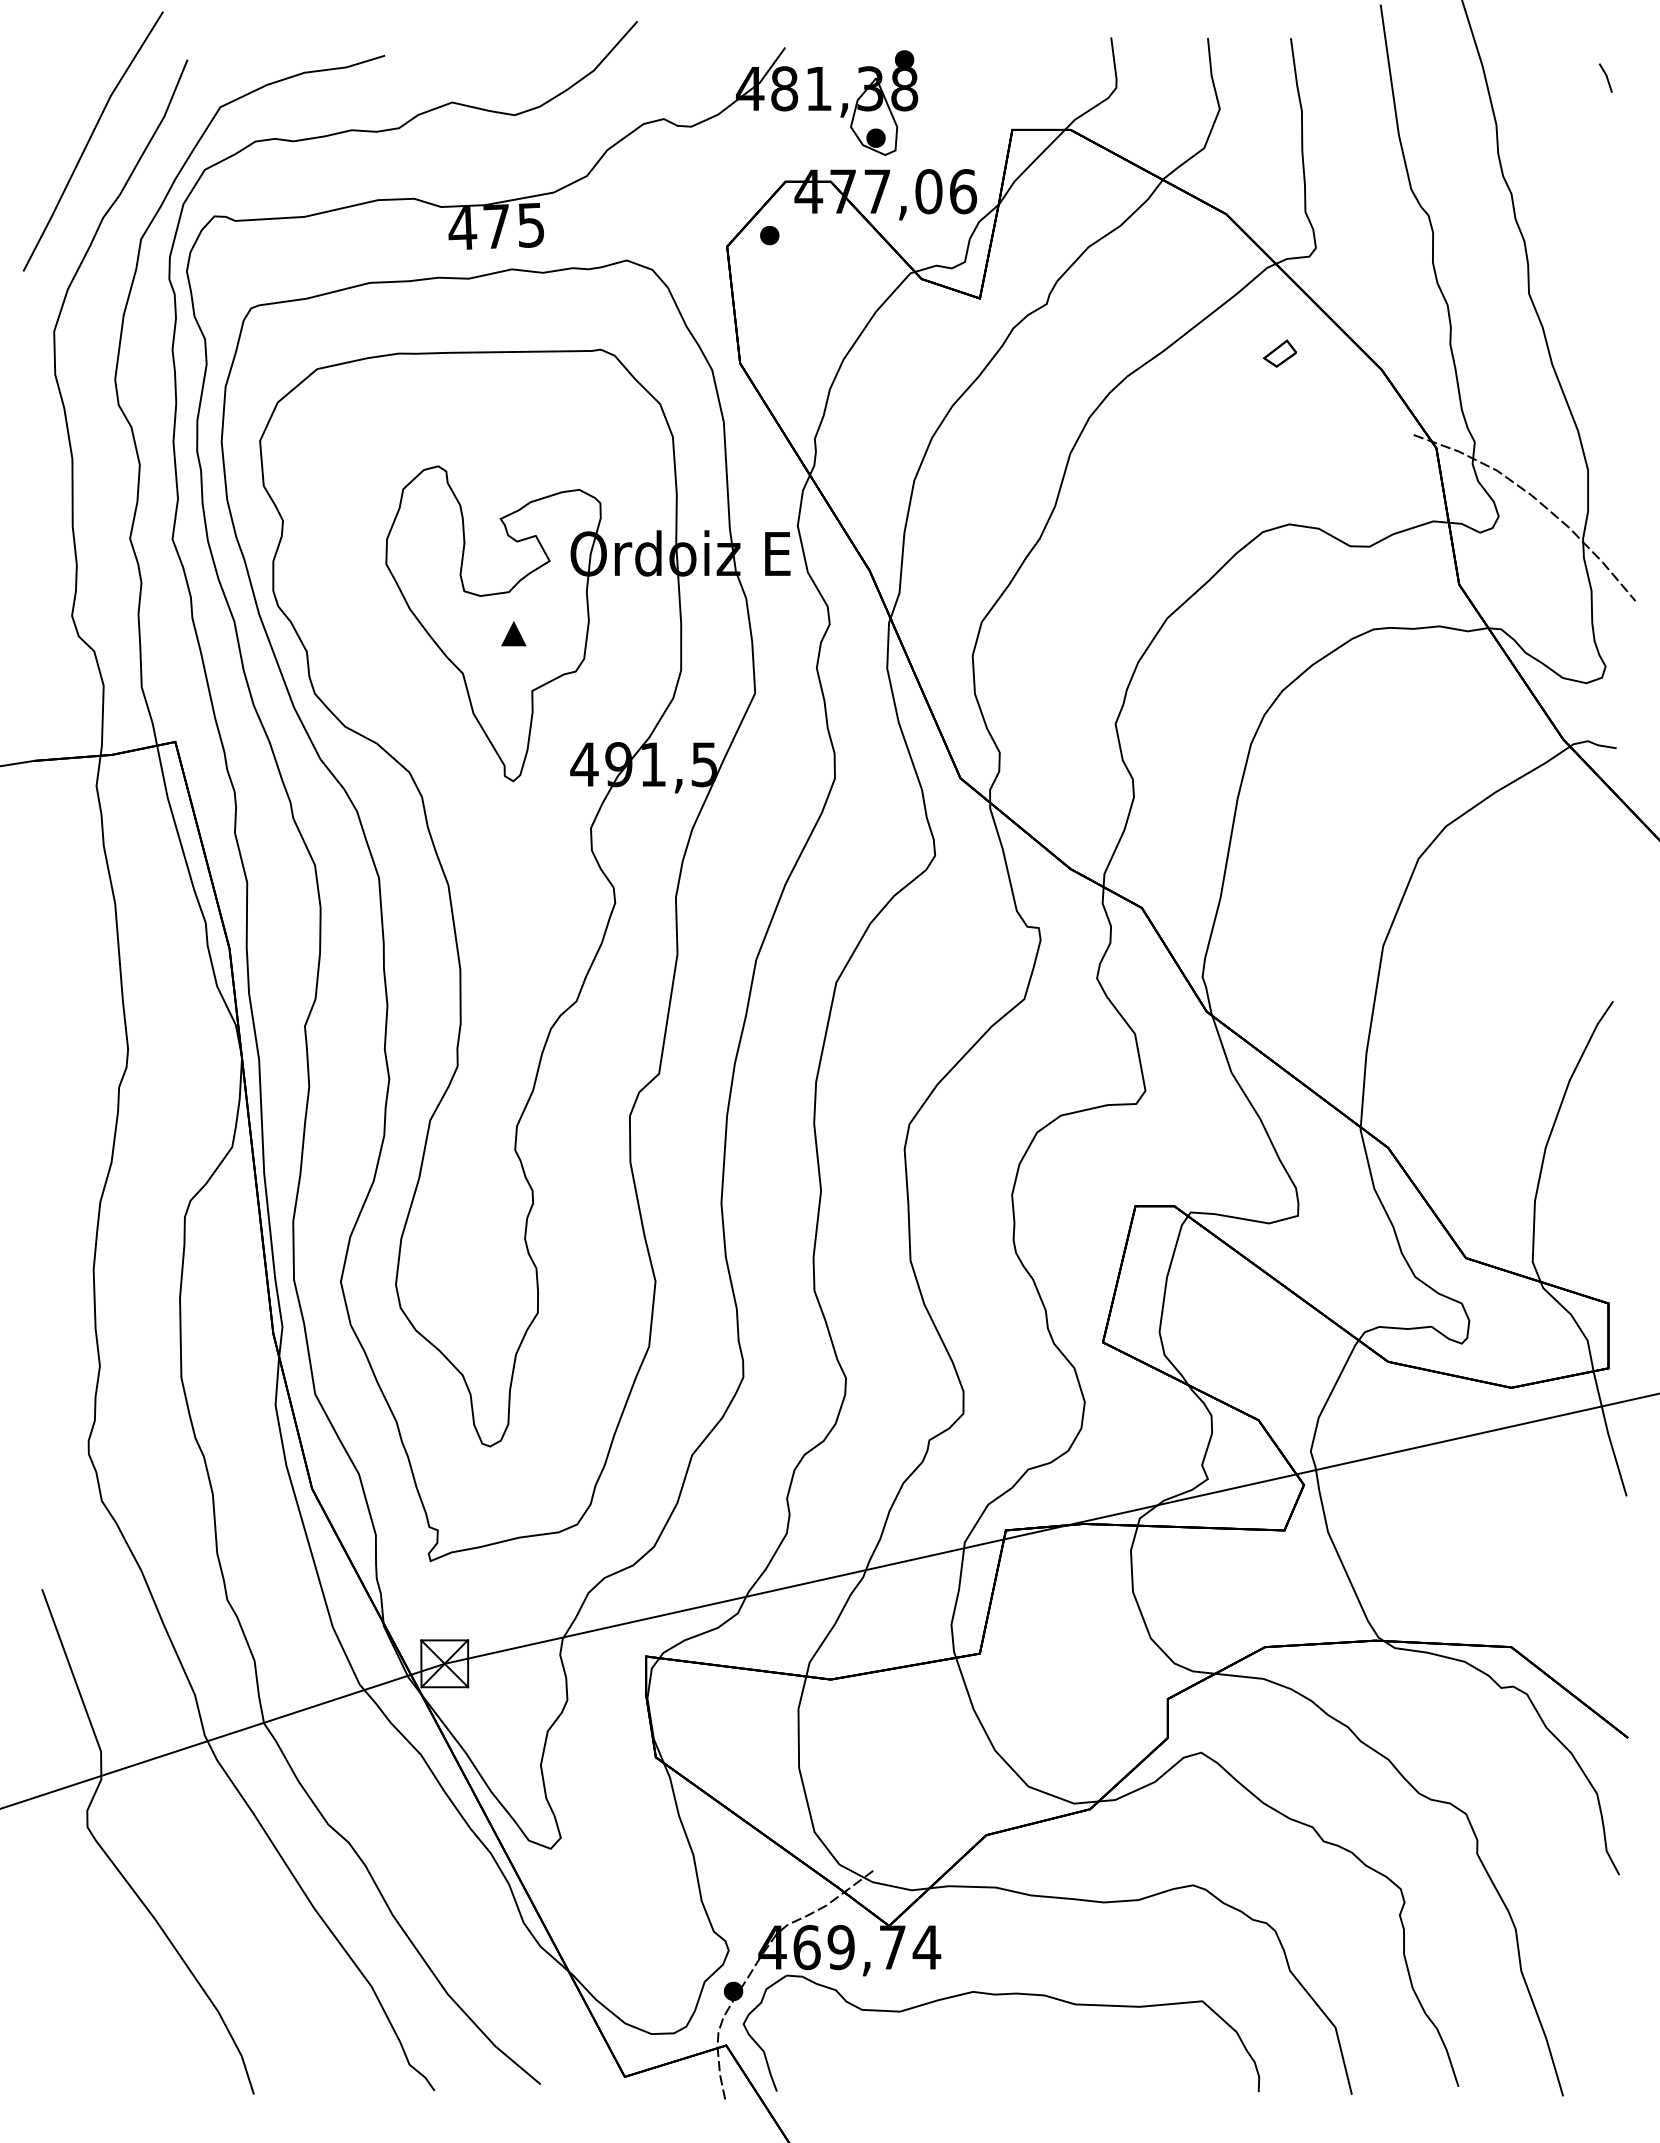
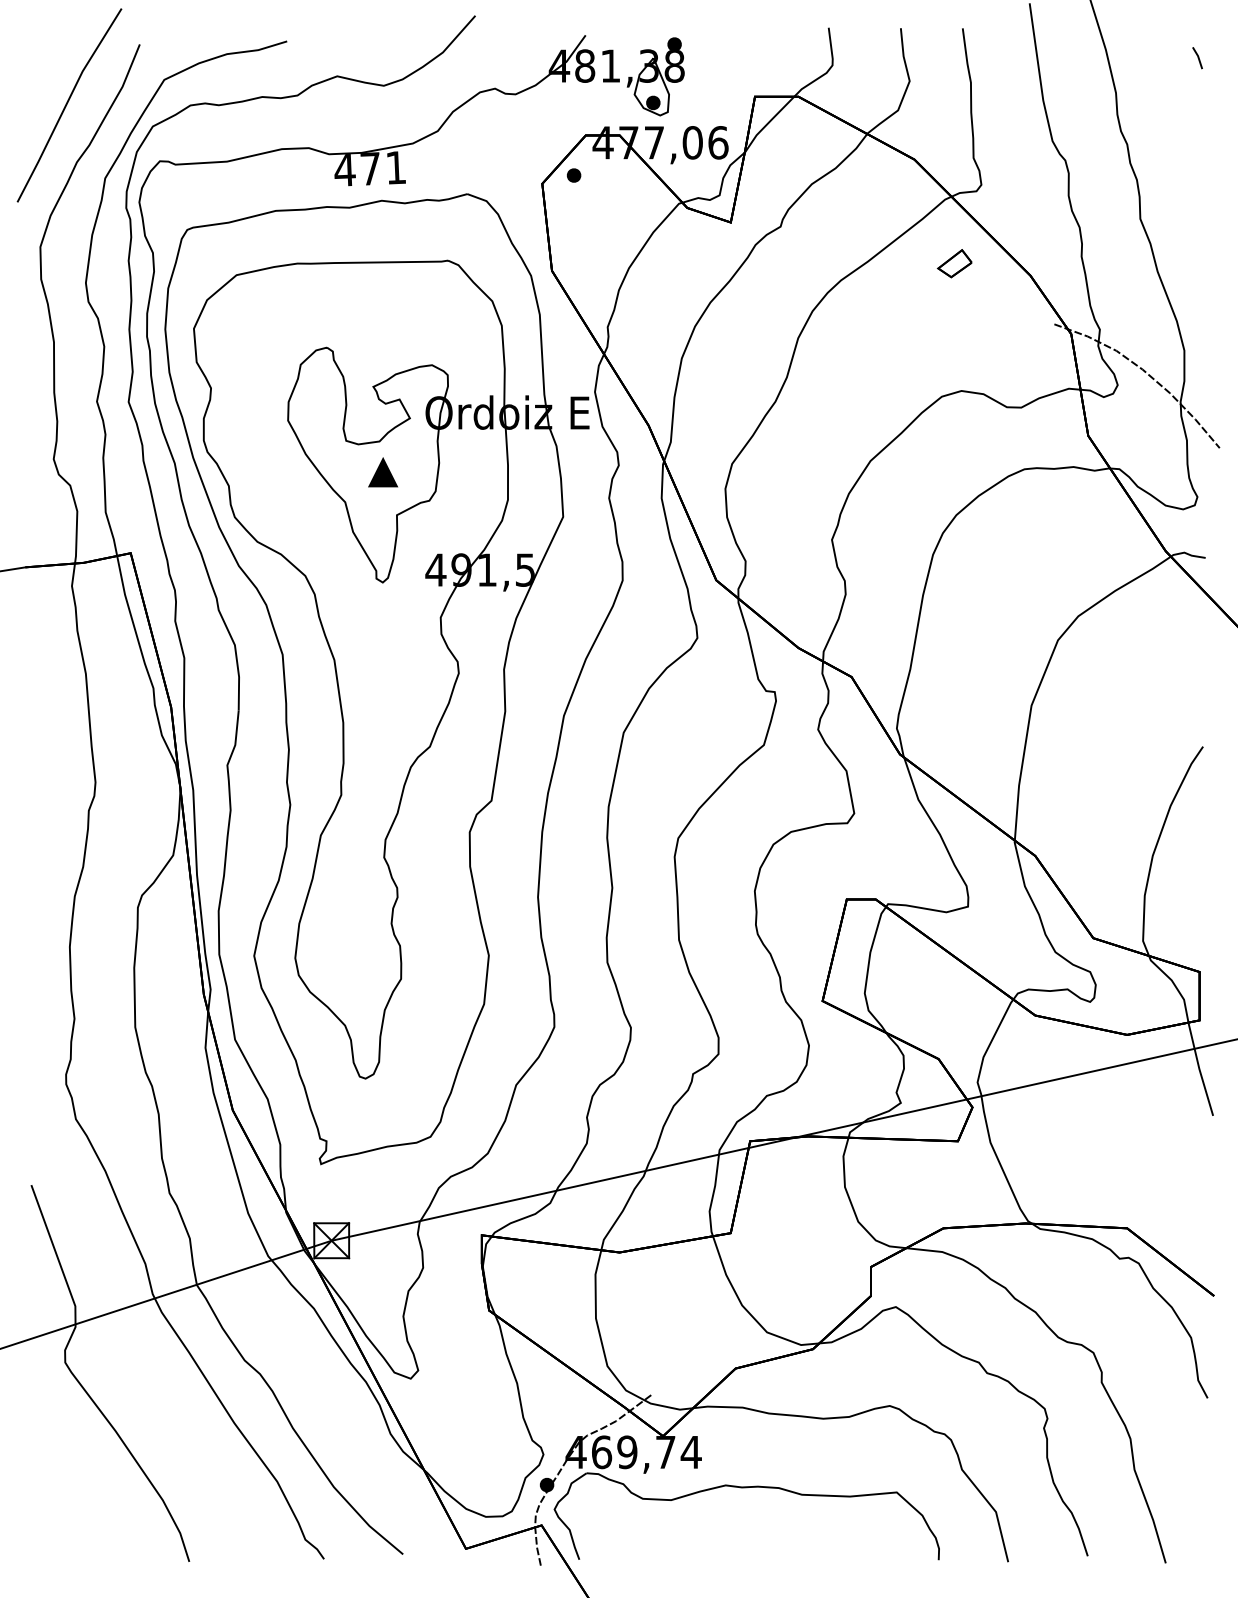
text: (531, 225) -> (396, 168), 475 -> 471
part: (1279, 353) -> (954, 263), size x1.4
part: (513, 633) -> (382, 472), size x1.6

